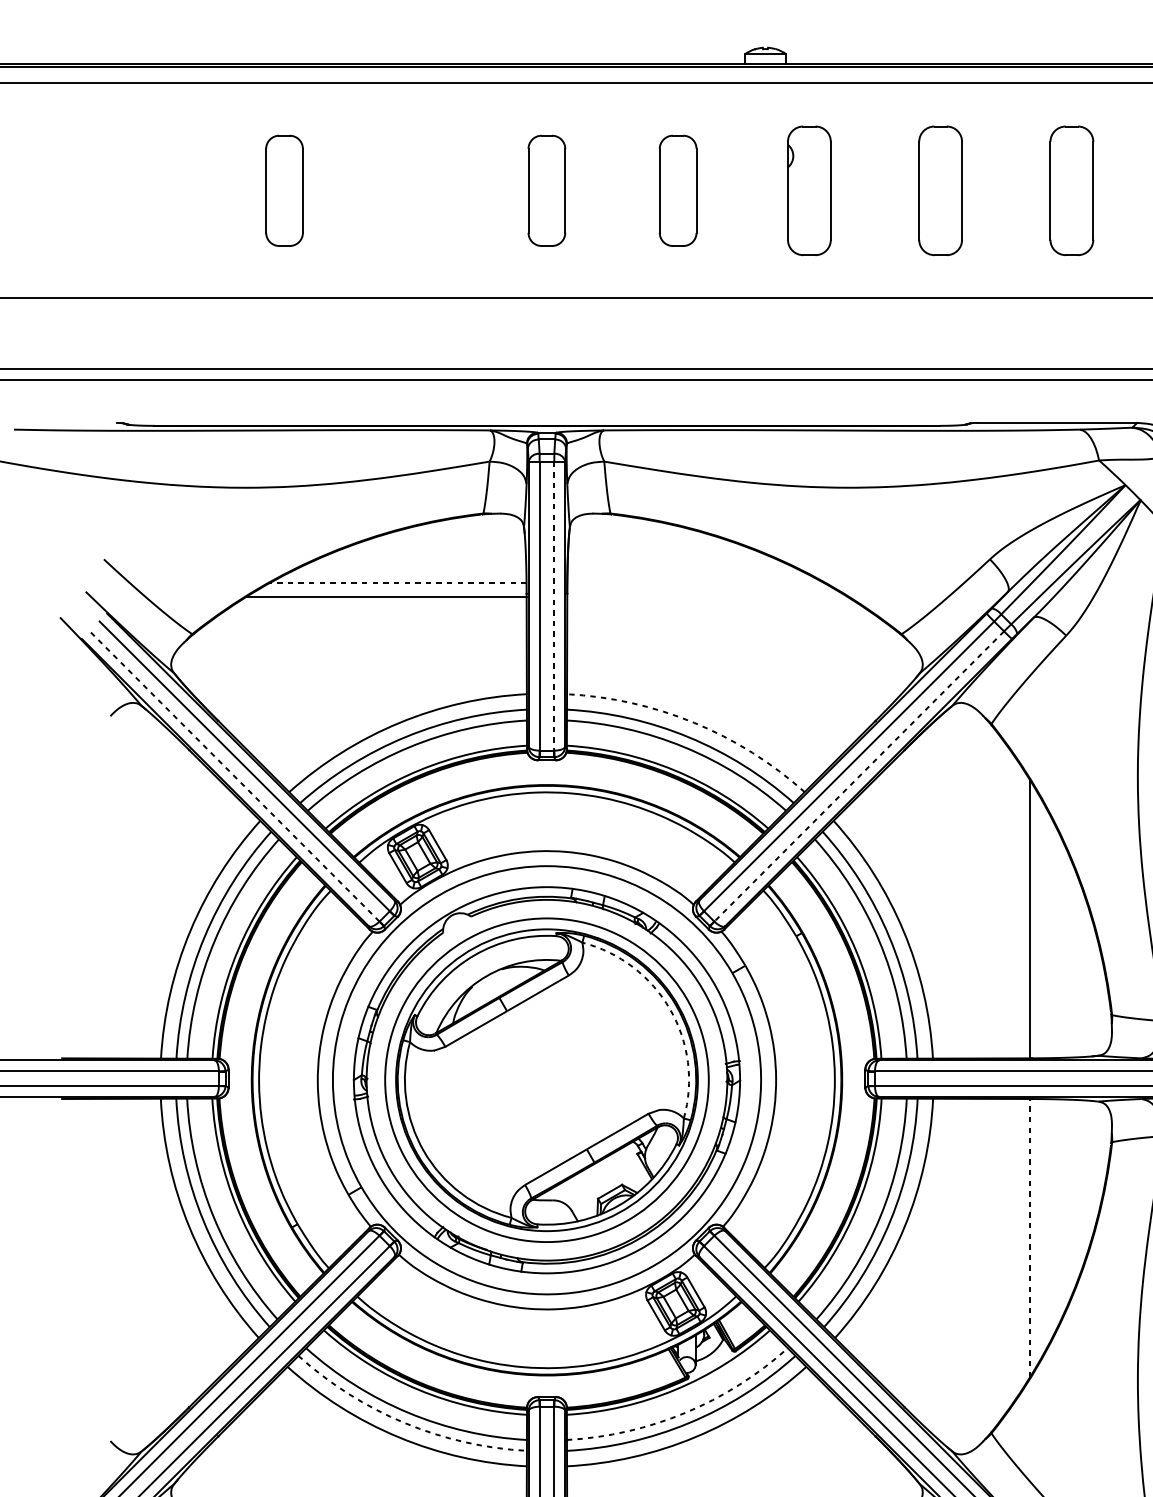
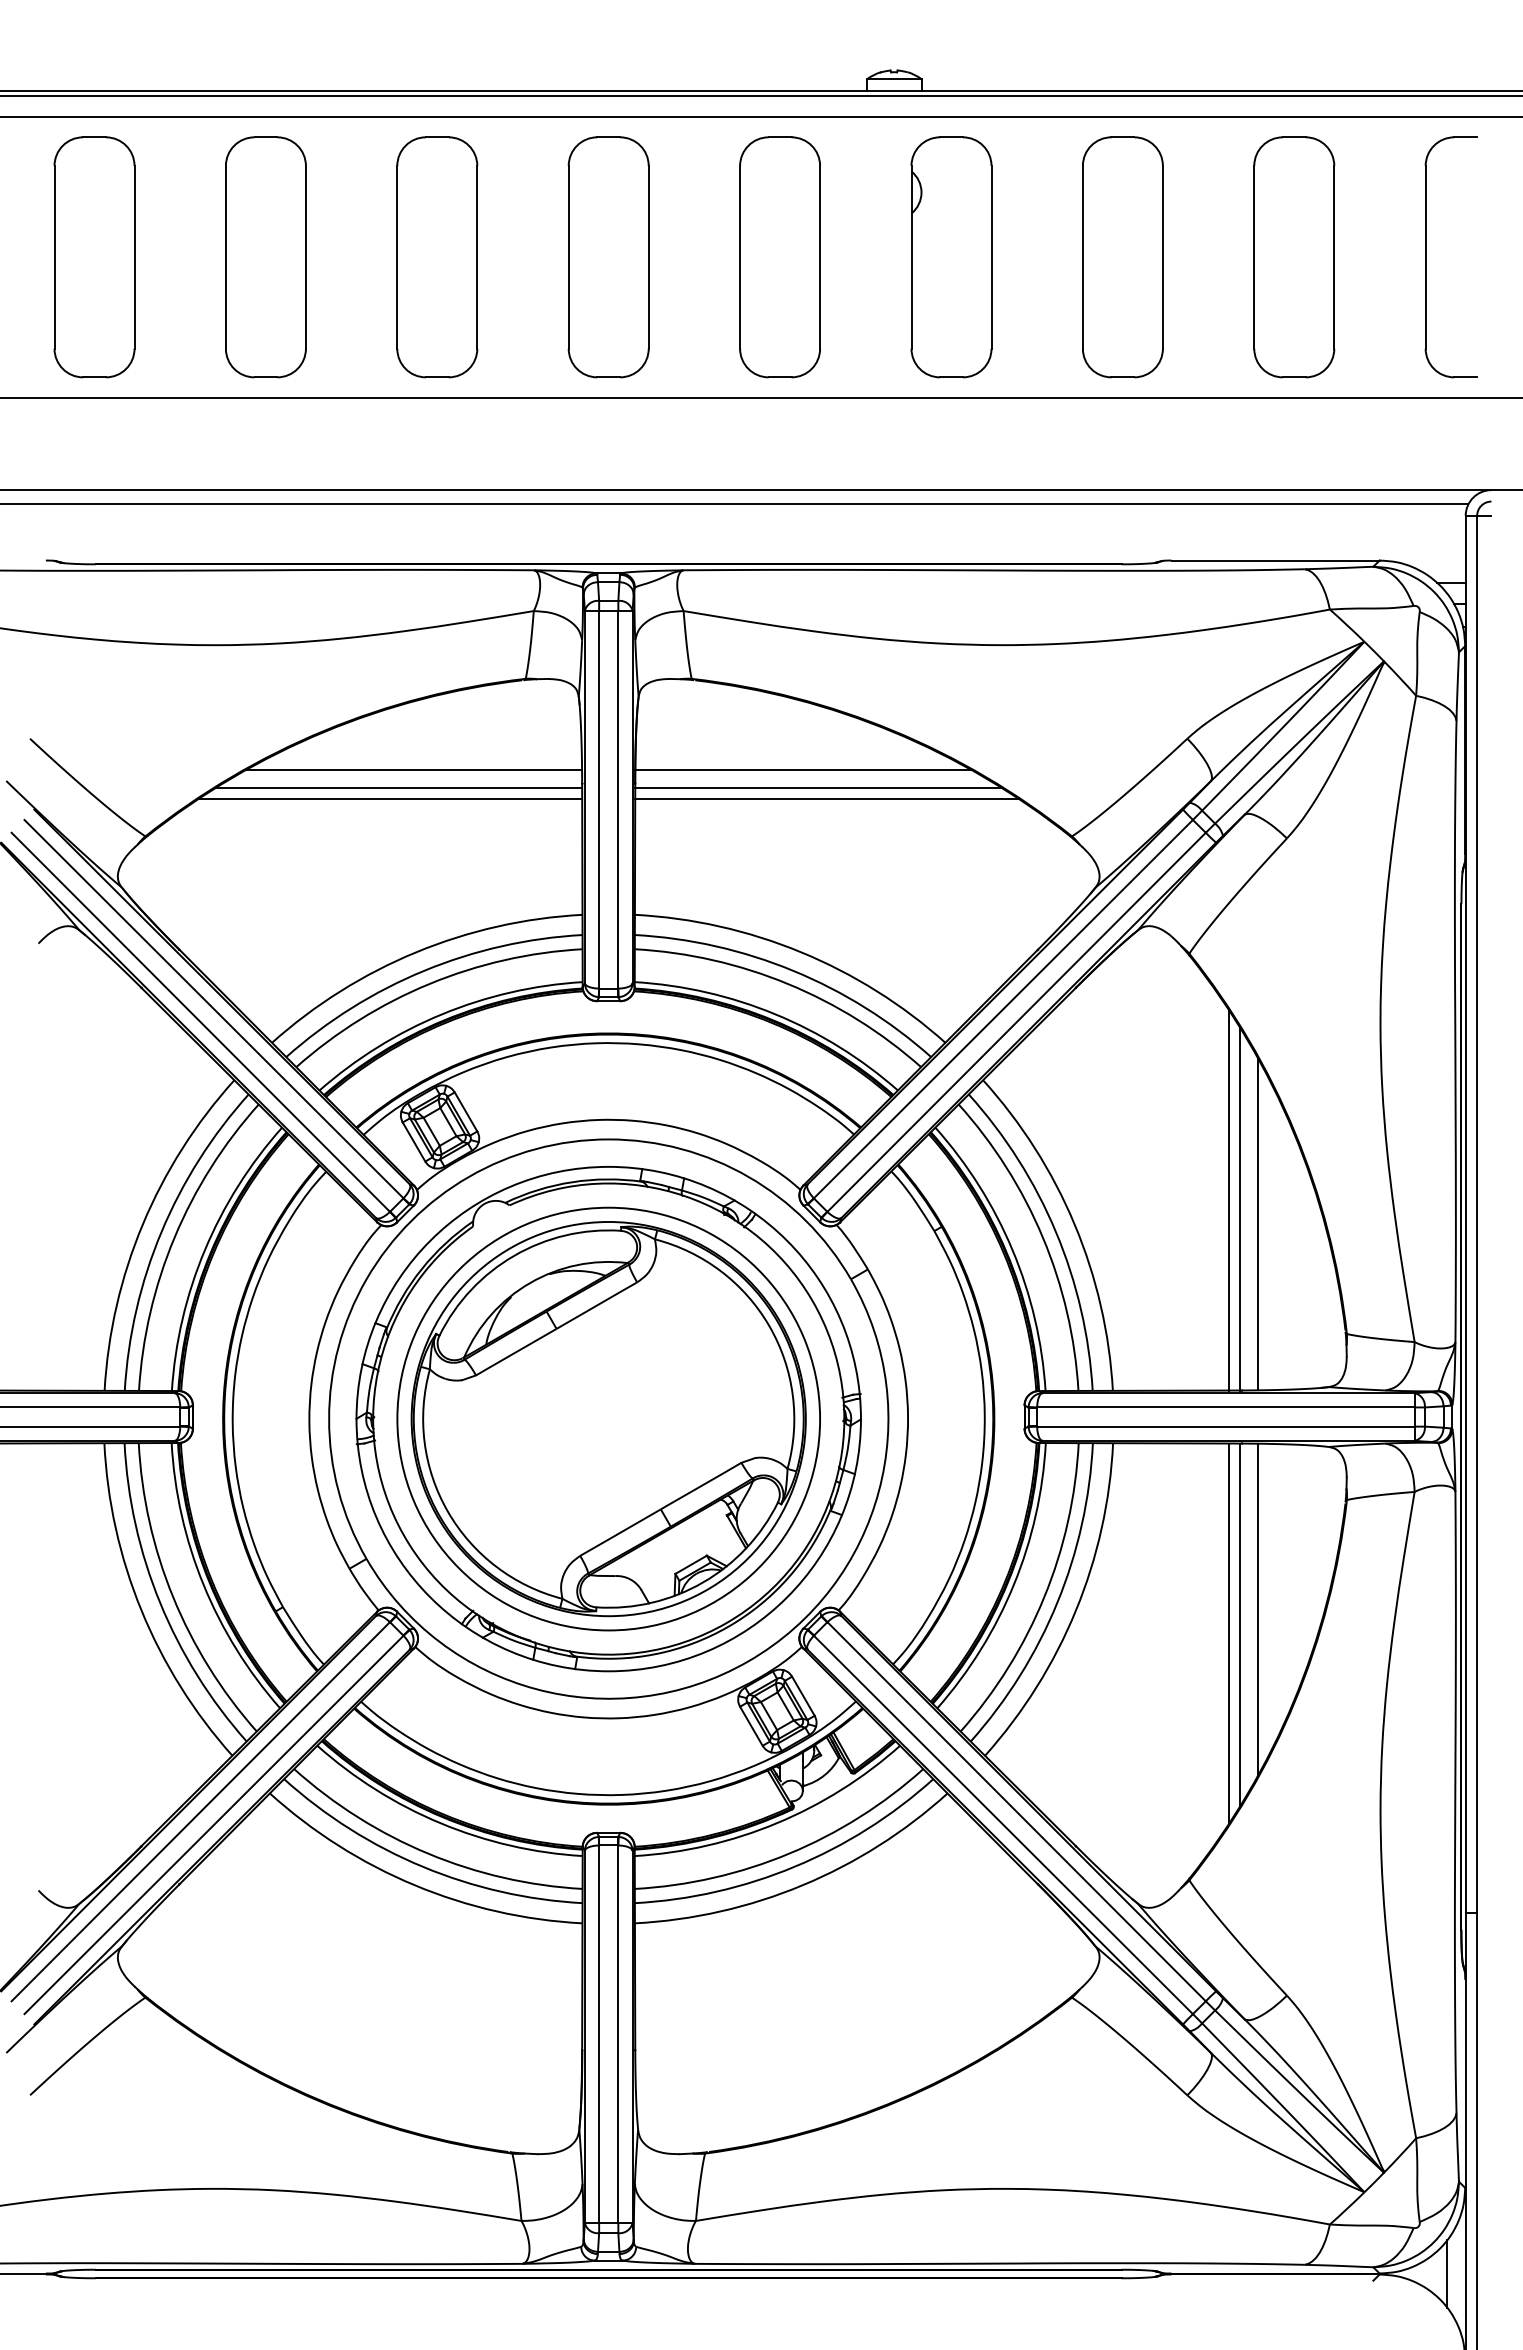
part: (153, 190) -> (94, 257), added
part: (284, 190) -> (265, 257), size x1.67
part: (415, 190) -> (437, 257), added
part: (546, 190) -> (608, 257), size x1.67
part: (677, 190) -> (779, 257), size x1.67
part: (809, 190) -> (951, 257), size x1.43
part: (940, 190) -> (1122, 257), size x1.43
part: (1072, 190) -> (1294, 257), size x1.43
line: (398, 582) -> (414, 769), dashed -> solid
line: (695, 582) -> (802, 769), added
line: (707, 596) -> (818, 787), added
line: (379, 605) -> (390, 799), added
line: (554, 605) -> (618, 799), dashed -> solid
line: (714, 605) -> (827, 799), added
arc: (694, 723) -> (801, 952), dashed -> solid
line: (234, 776) -> (200, 1022), dashed -> solid
line: (859, 776) -> (1016, 1022), dashed -> solid
line: (1021, 912) -> (1228, 1199), added
line: (1044, 931) -> (1258, 1224), added
arc: (670, 1009) -> (769, 1326), dashed -> solid
line: (1044, 1226) -> (1258, 1609), added
line: (1030, 1237) -> (1240, 1624), dashed -> solid
line: (1021, 1244) -> (1228, 1633), added
arc: (685, 1412) -> (789, 1853), dashed -> solid
arc: (404, 1422) -> (422, 1866), dashed -> solid

